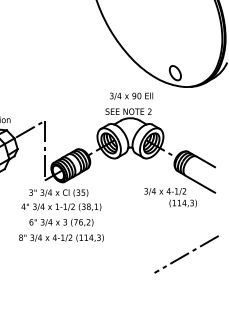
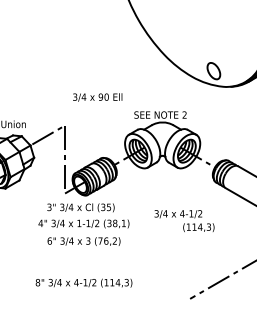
text: (131, 95) -> (97, 96), moved
text: (170, 197) -> (184, 220), moved
text: (61, 237) -> (84, 282), moved

